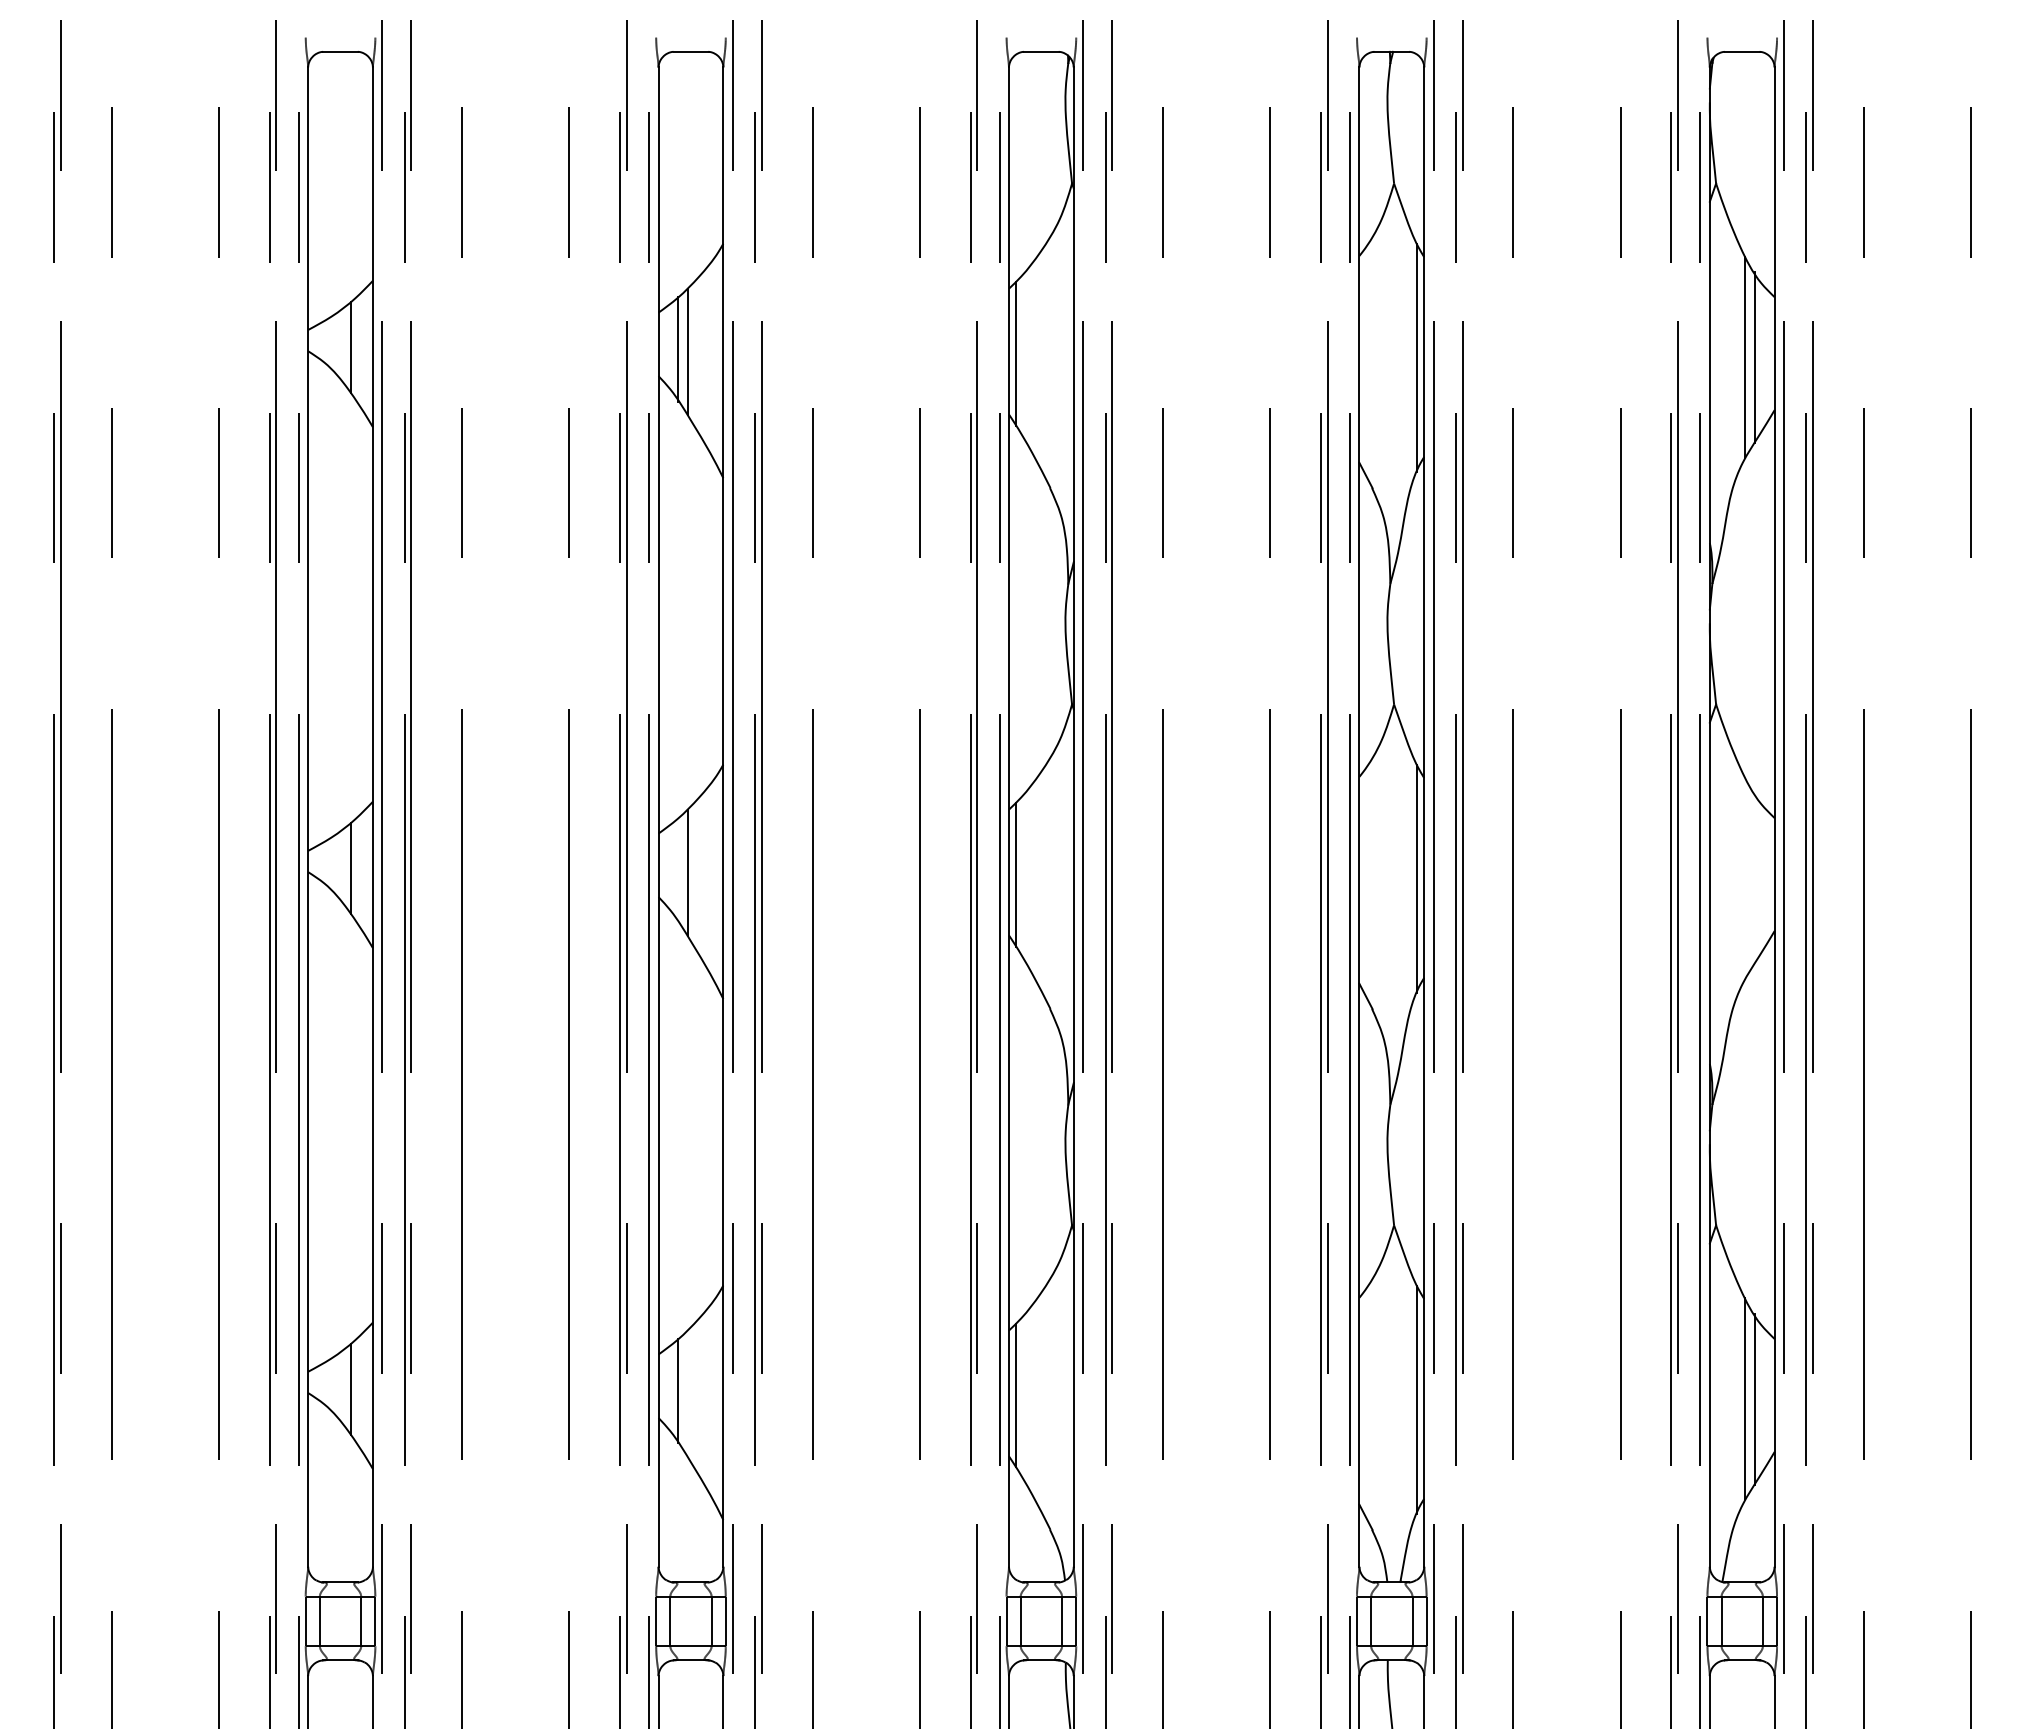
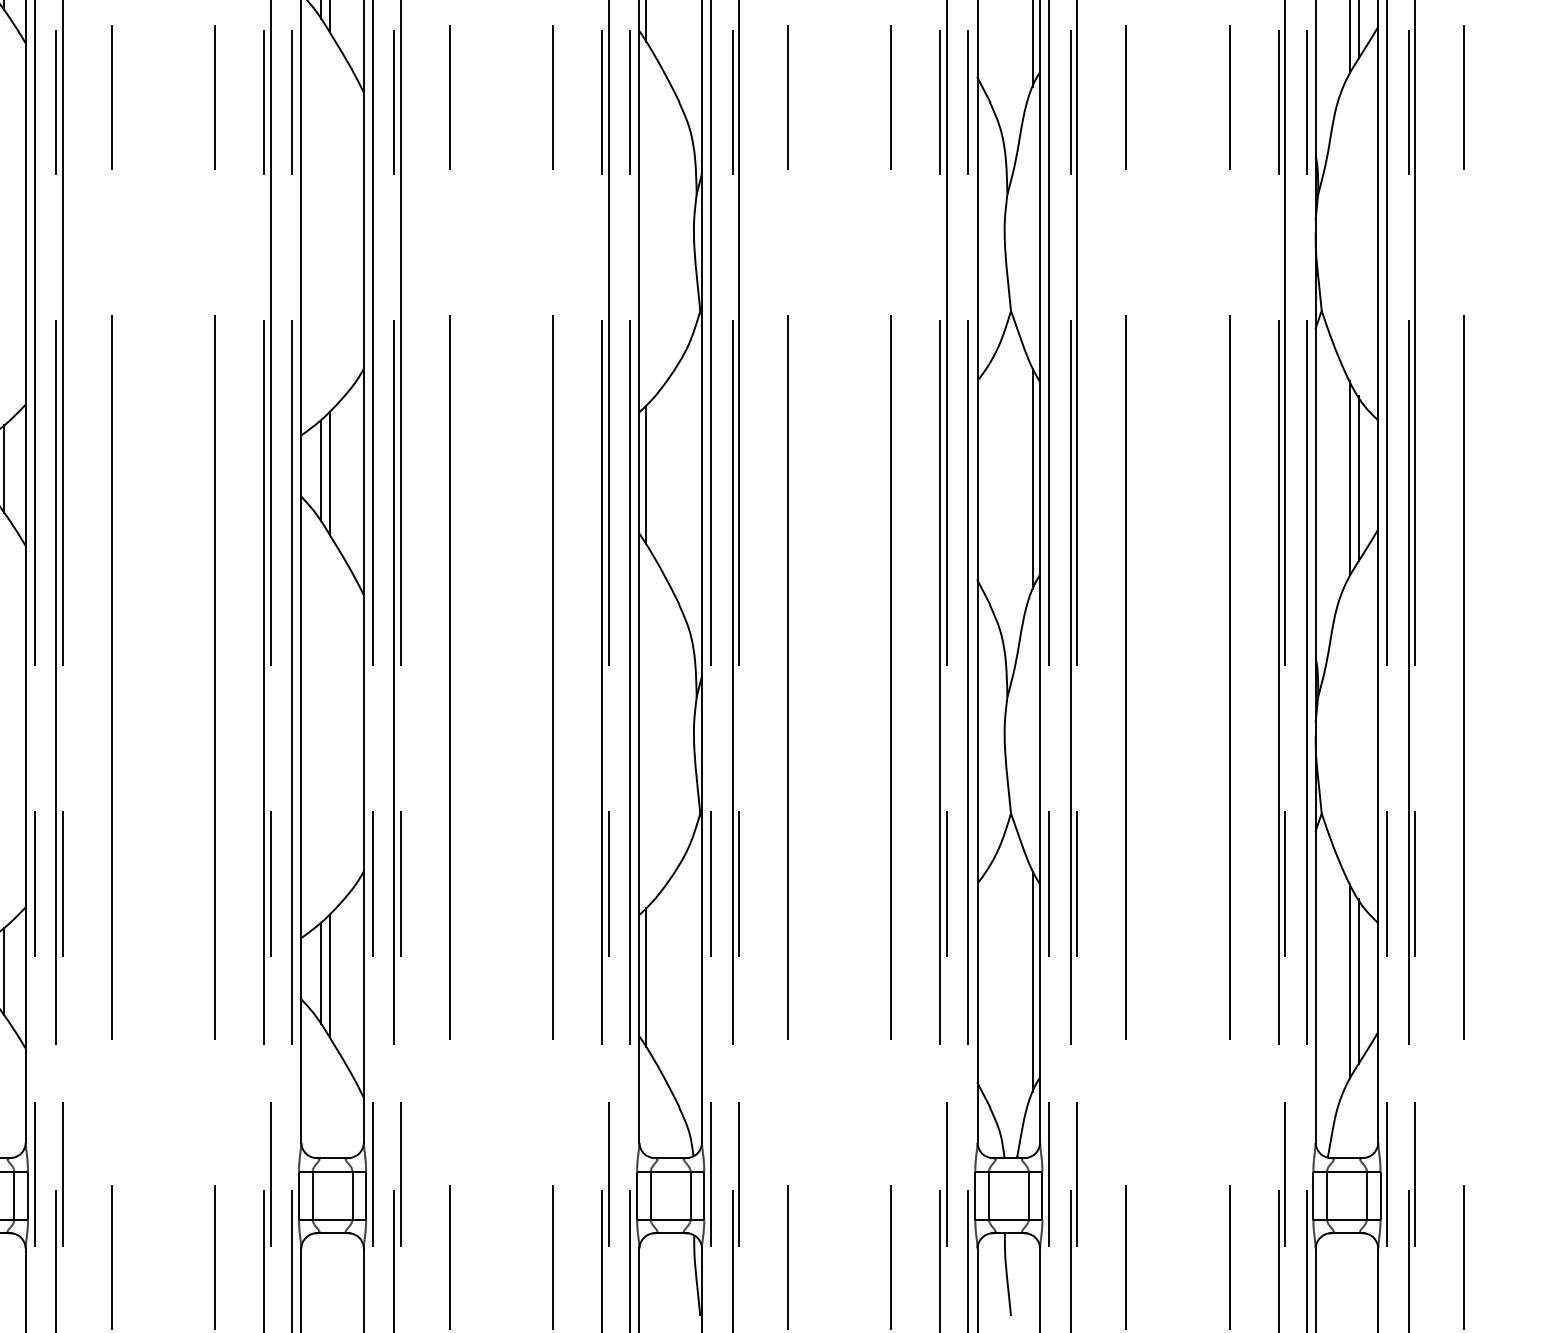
line: (678, 870) -> (320, 471), added
line: (1745, 877) -> (1350, 477), added
line: (1754, 877) -> (1358, 477), added
line: (687, 1393) -> (329, 975), added

